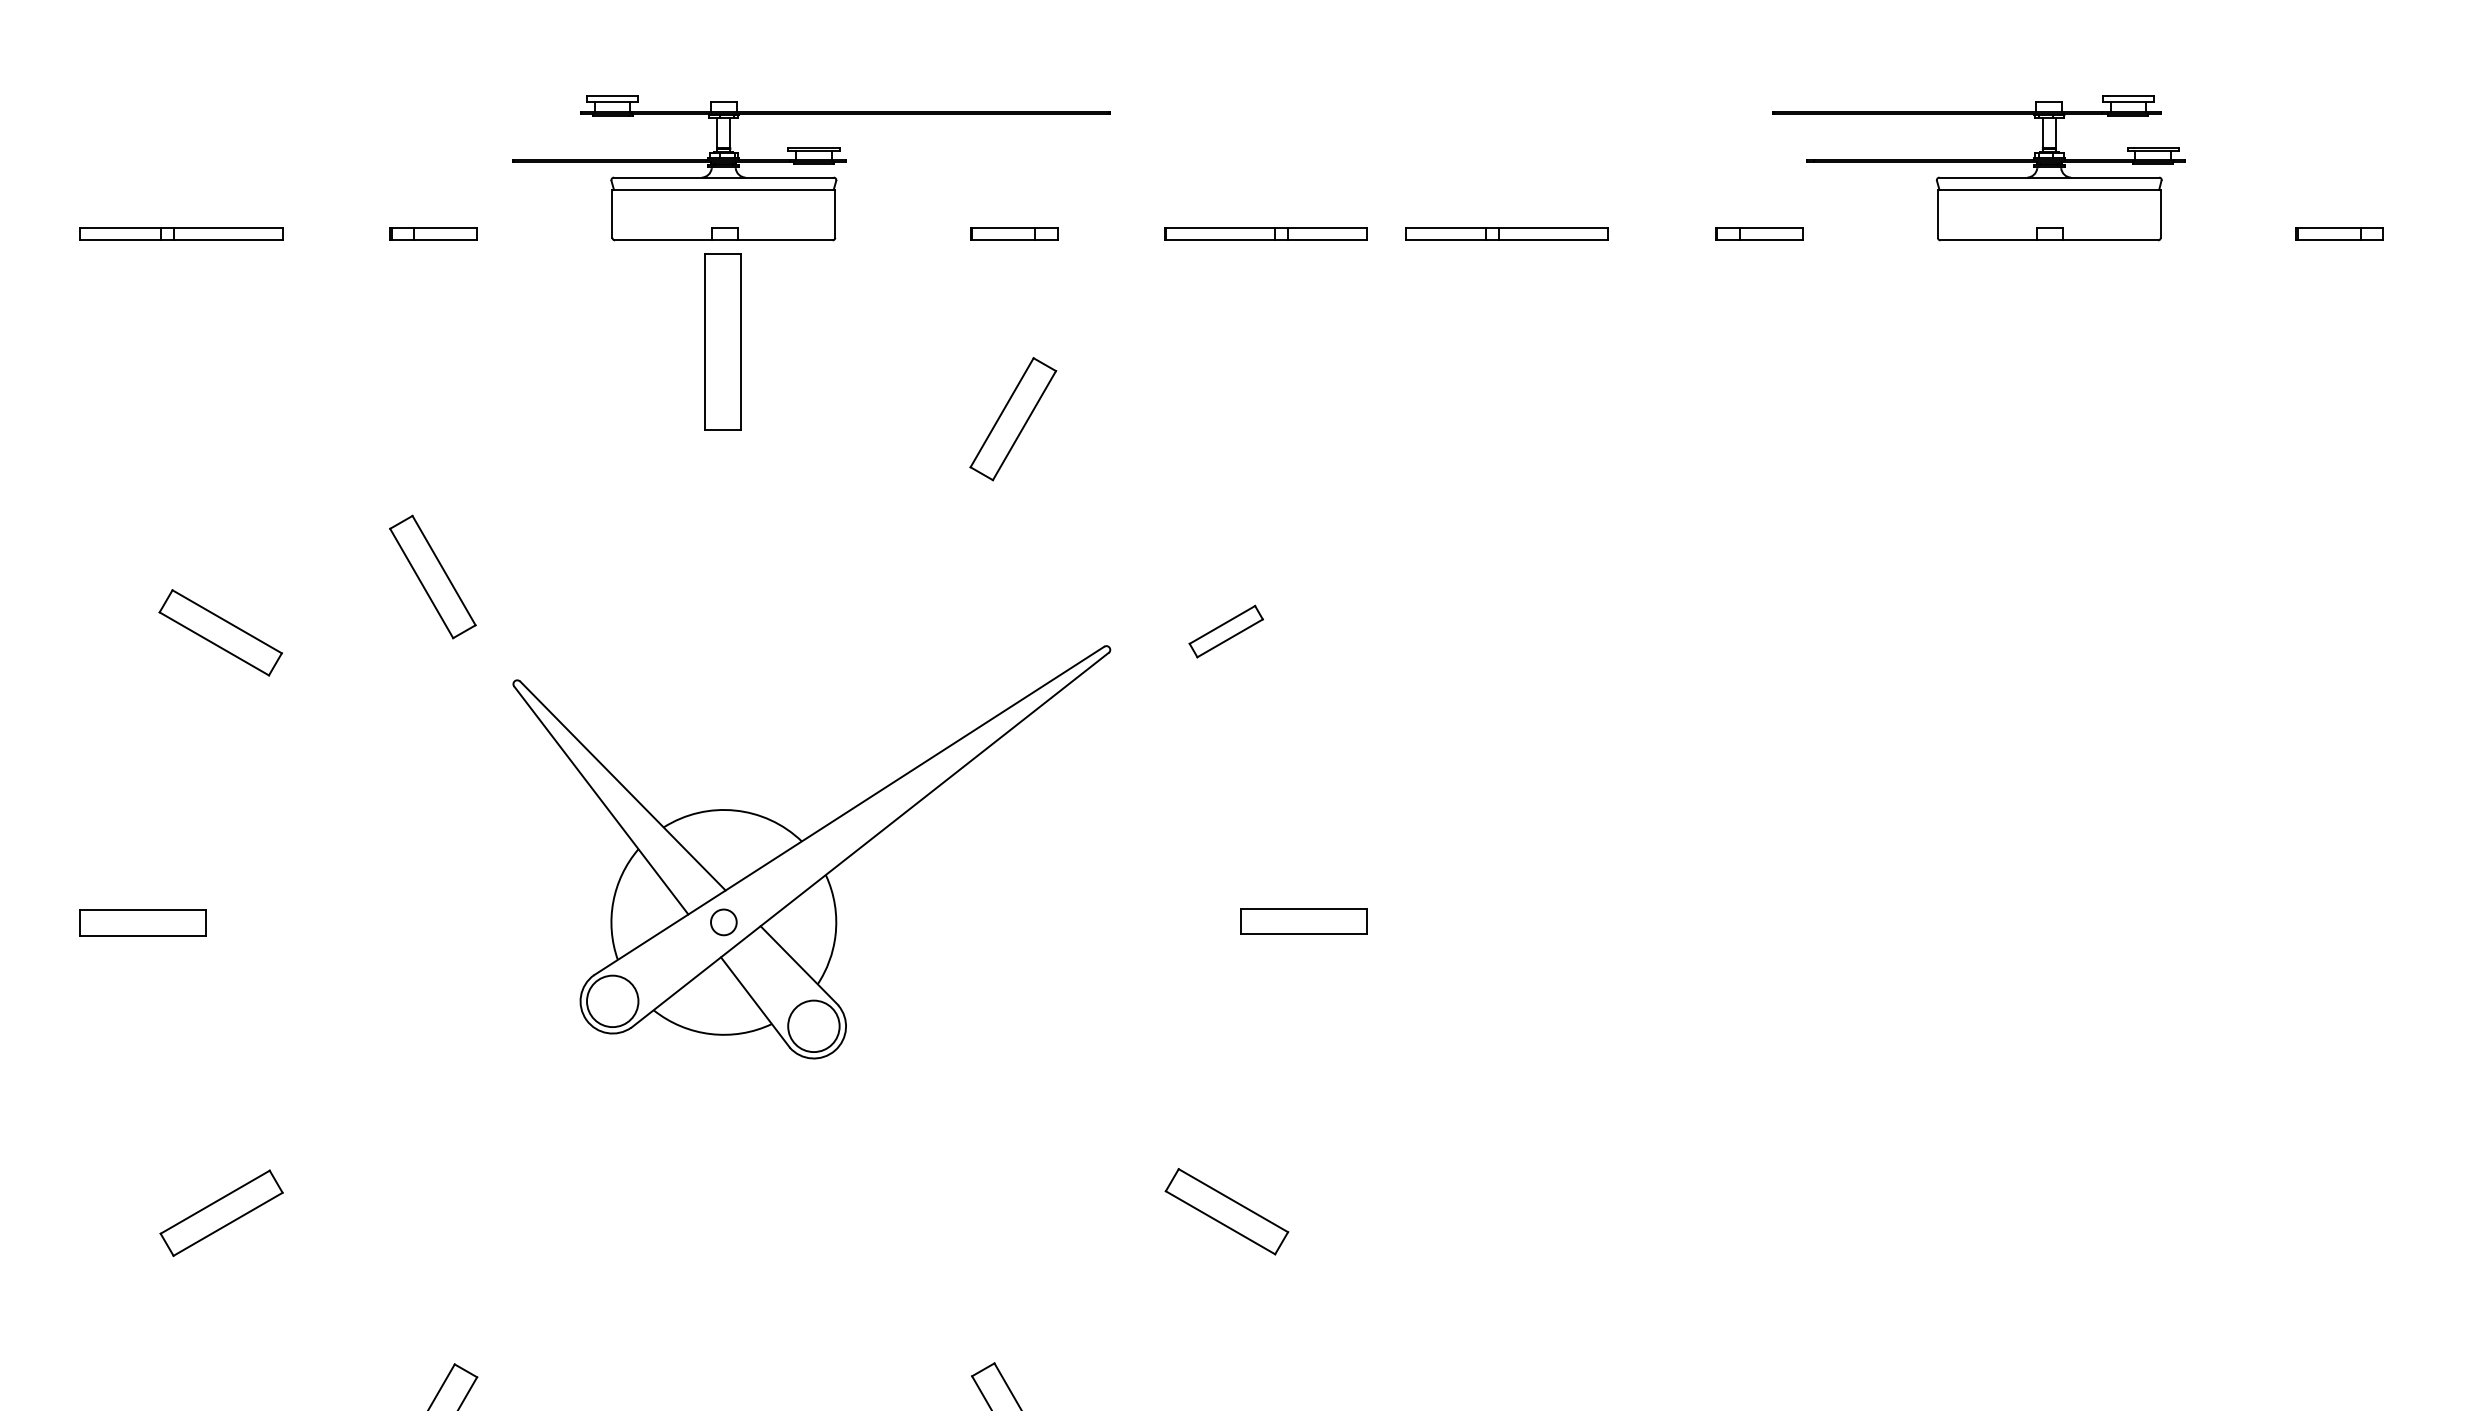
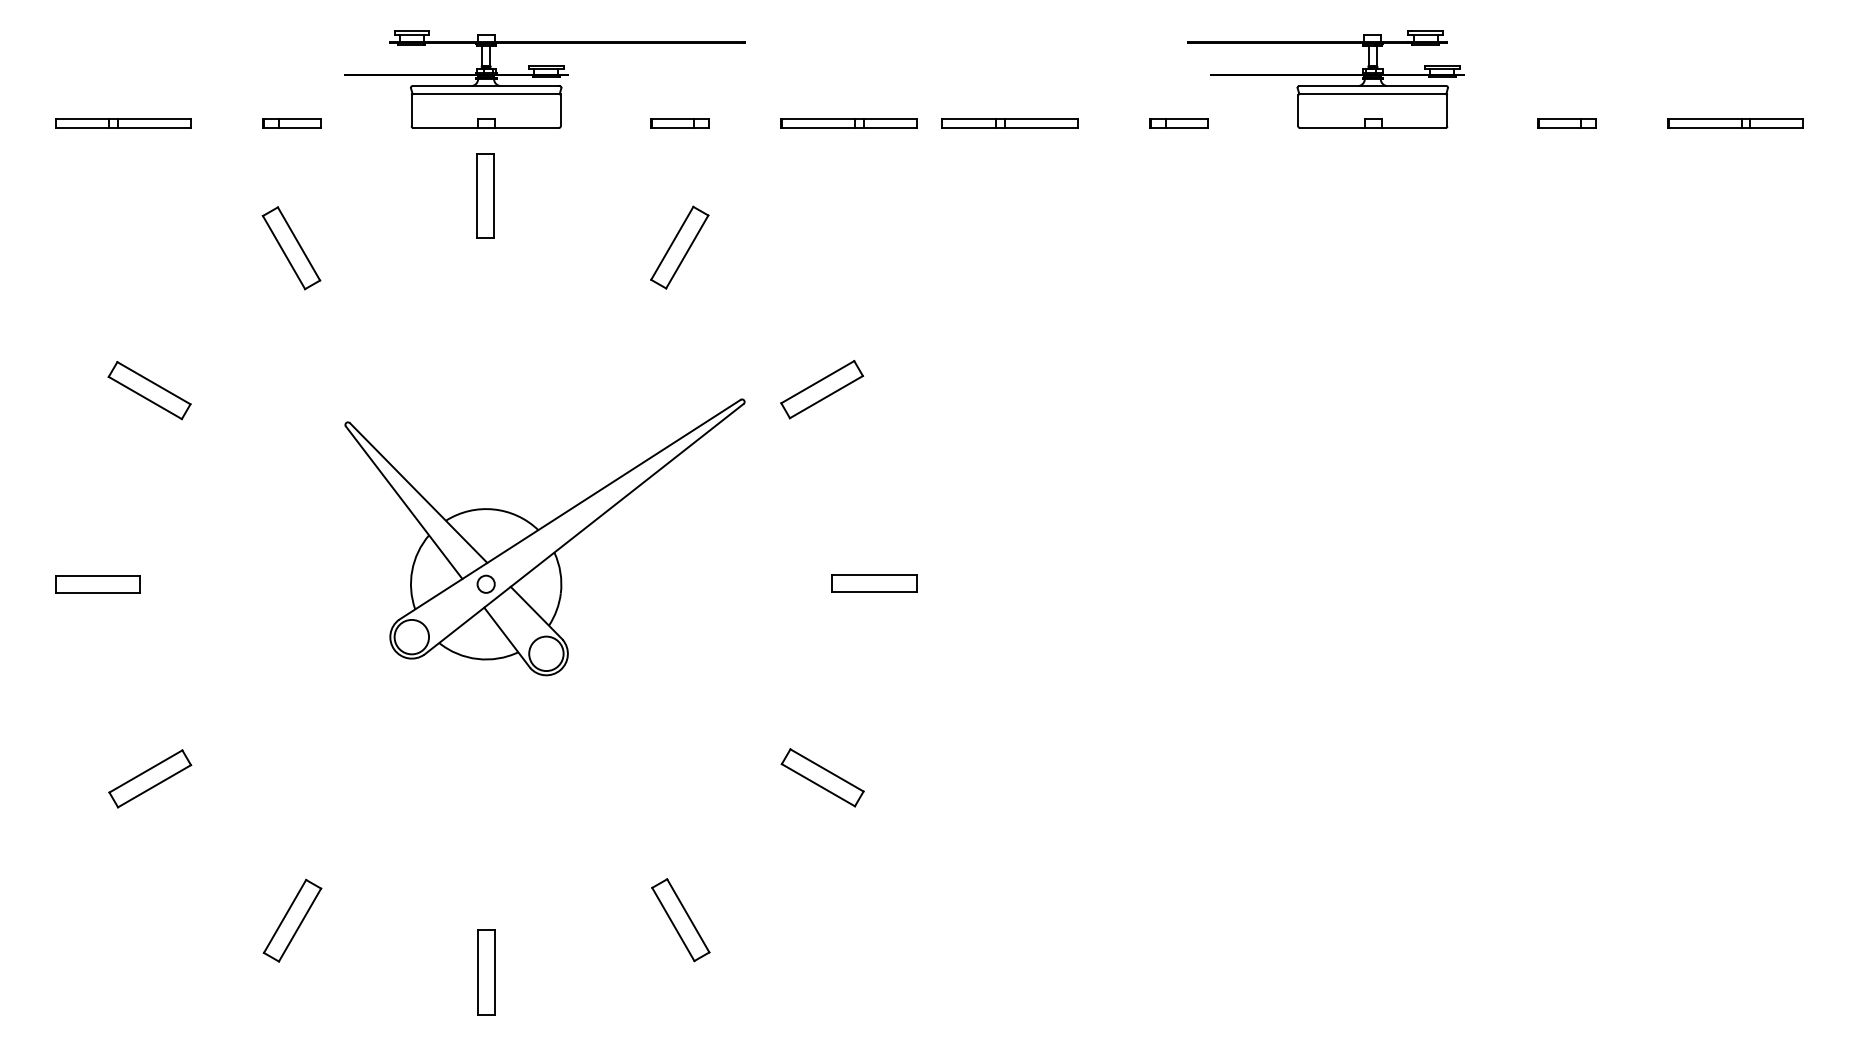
part: (722, 341) -> (485, 195), size x0.71
part: (432, 577) -> (291, 248), moved
part: (1226, 631) -> (822, 389), size x1.67

